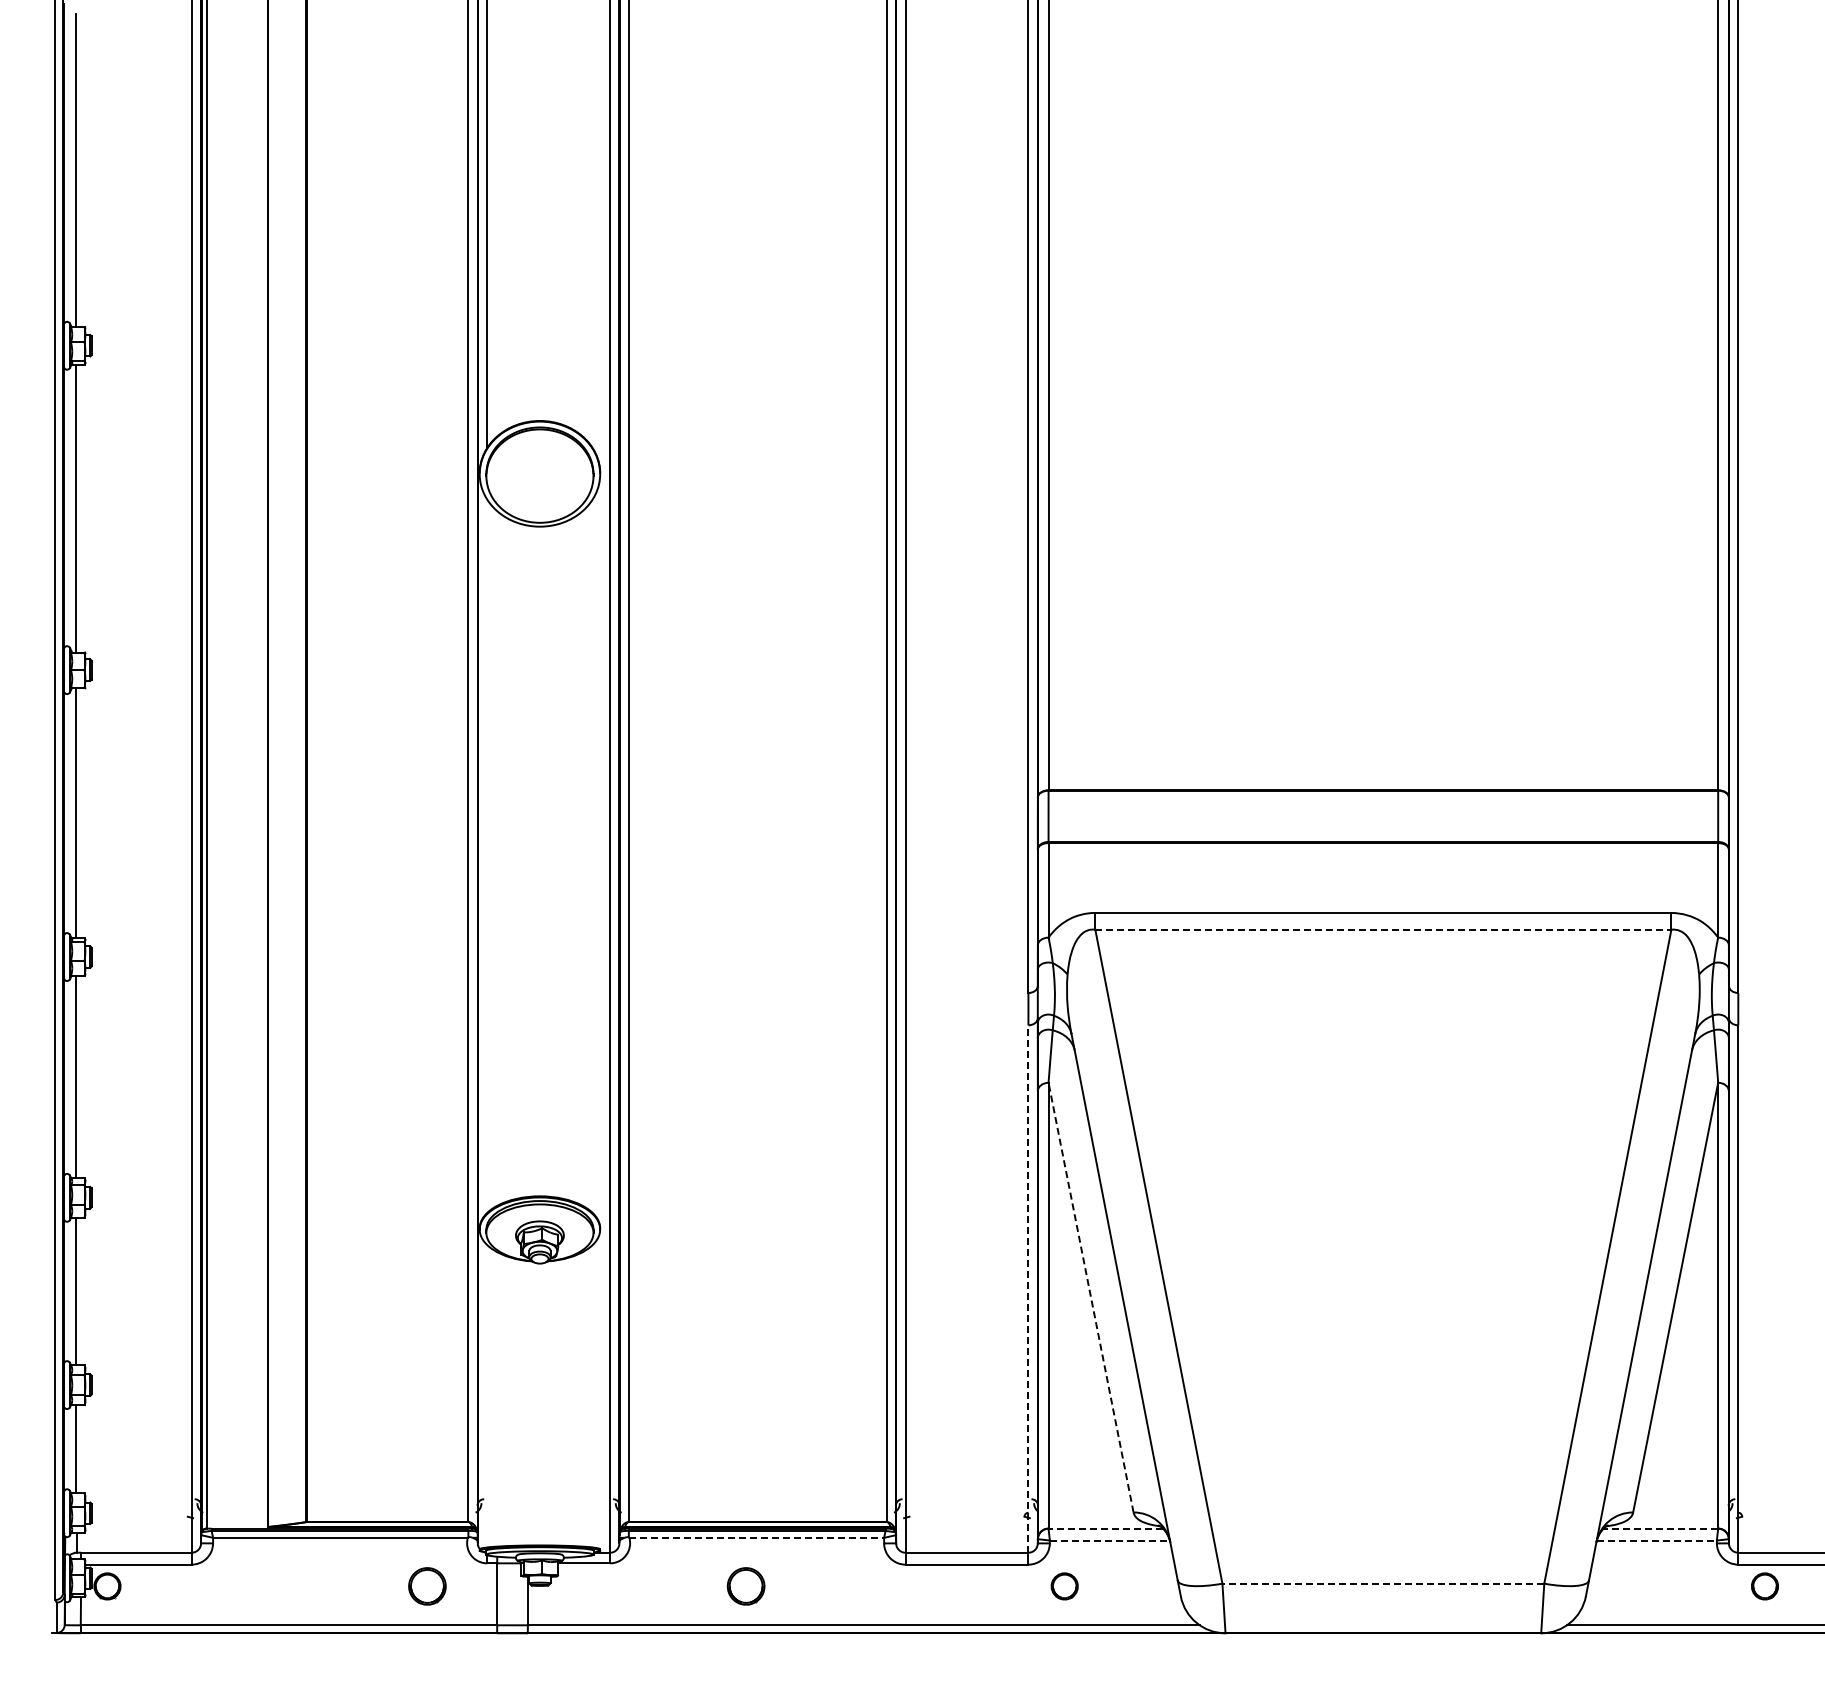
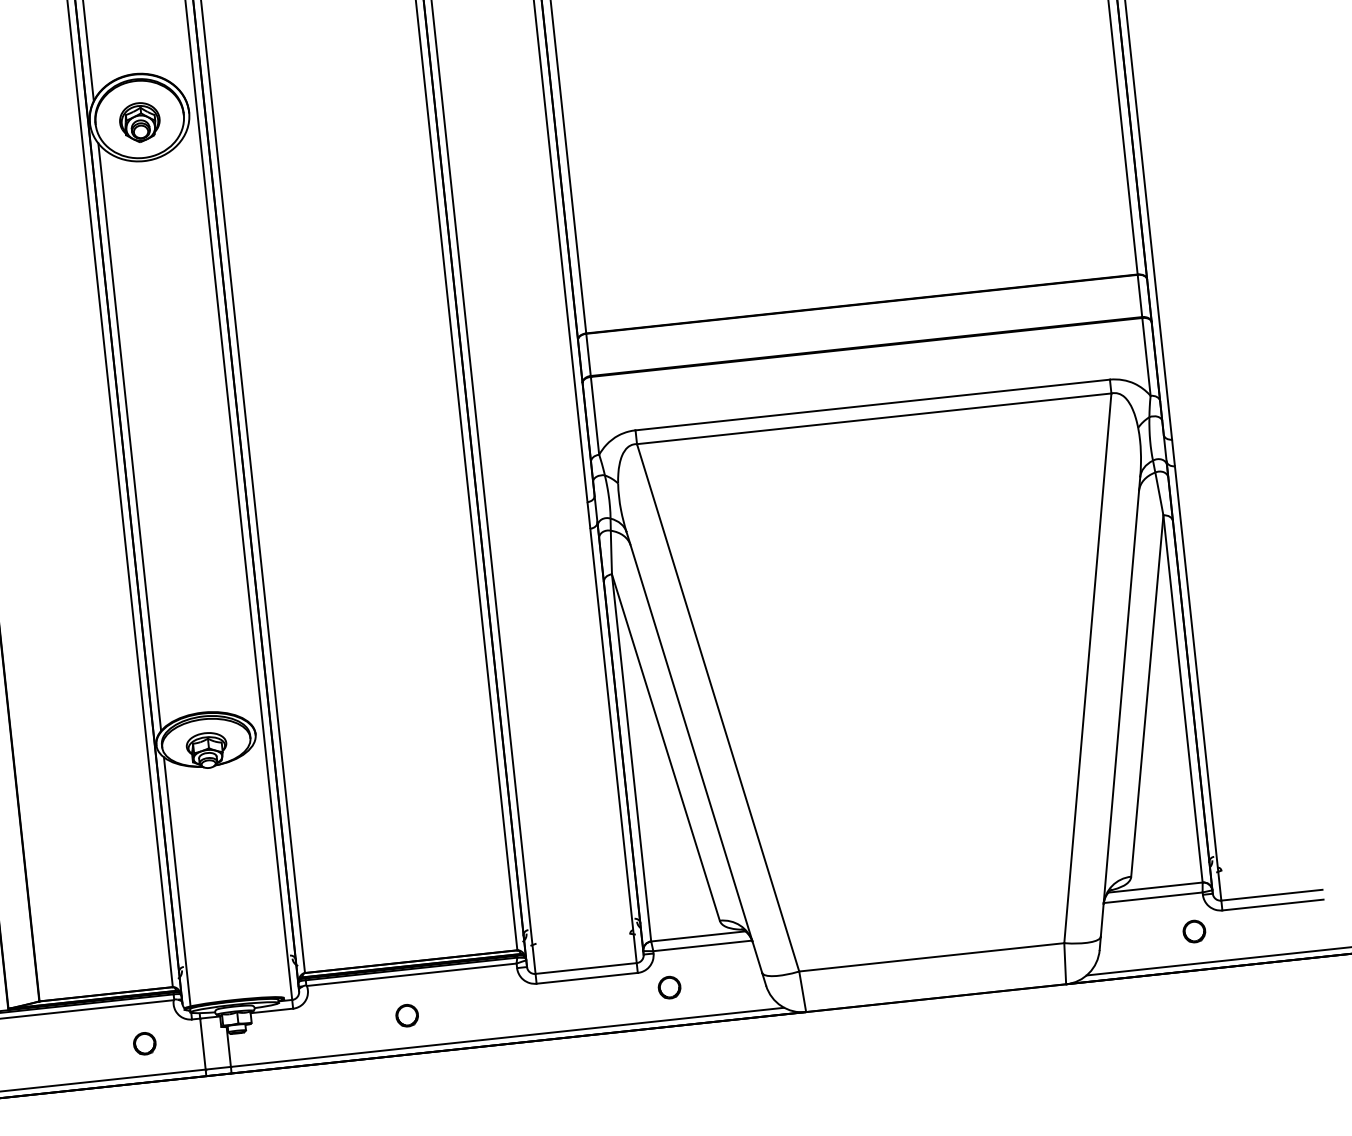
part: (539, 479) -> (139, 122), added
line: (487, 855) -> (129, 436), added
line: (1383, 929) -> (874, 418), dashed -> solid
line: (1028, 1289) -> (613, 746), dashed -> solid
line: (1091, 1297) -> (666, 747), dashed -> solid
line: (487, 1396) -> (177, 882), added
line: (1105, 1528) -> (698, 936), dashed -> solid
line: (1660, 1528) -> (1155, 887), dashed -> solid
line: (757, 1537) -> (412, 974), dashed -> solid
line: (1110, 1540) -> (703, 945), dashed -> solid
line: (1657, 1540) -> (1153, 897), dashed -> solid
line: (1383, 1583) -> (931, 957), dashed -> solid
part: (427, 1586) -> (144, 1043), size x0.71
part: (745, 1586) -> (406, 1015), size x0.71
part: (1764, 1586) -> (1194, 931), moved

